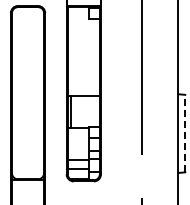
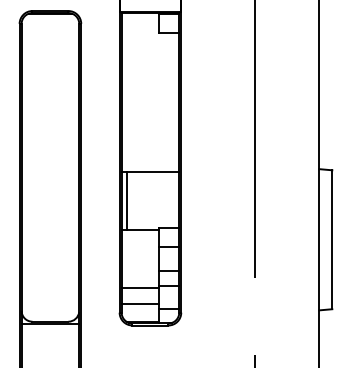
line: (185, 133) -> (332, 239), dashed -> solid

